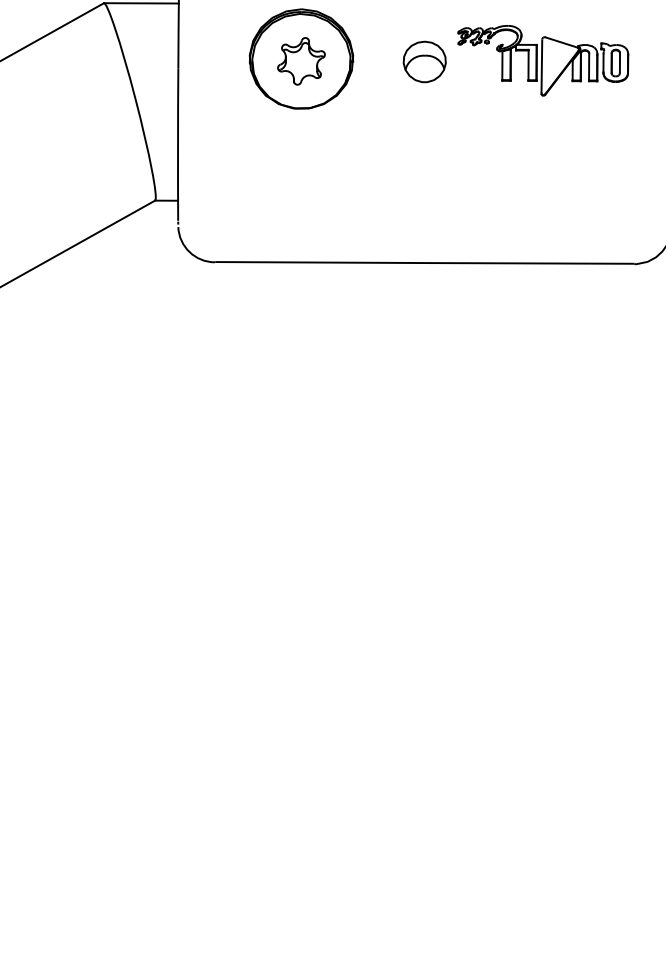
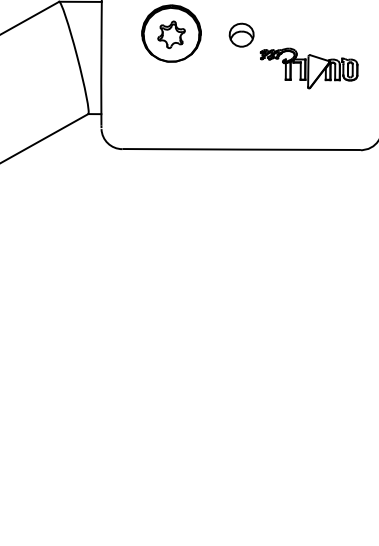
part: (542, 60) -> (308, 68), moved

